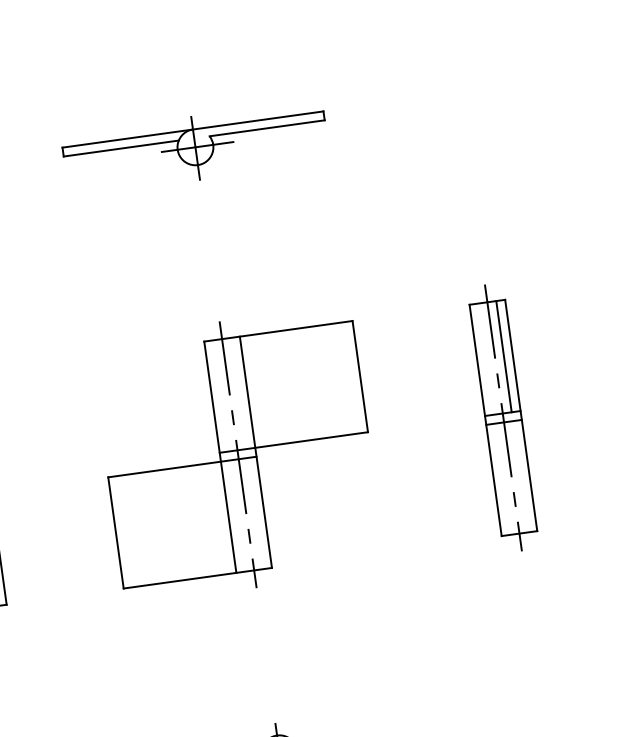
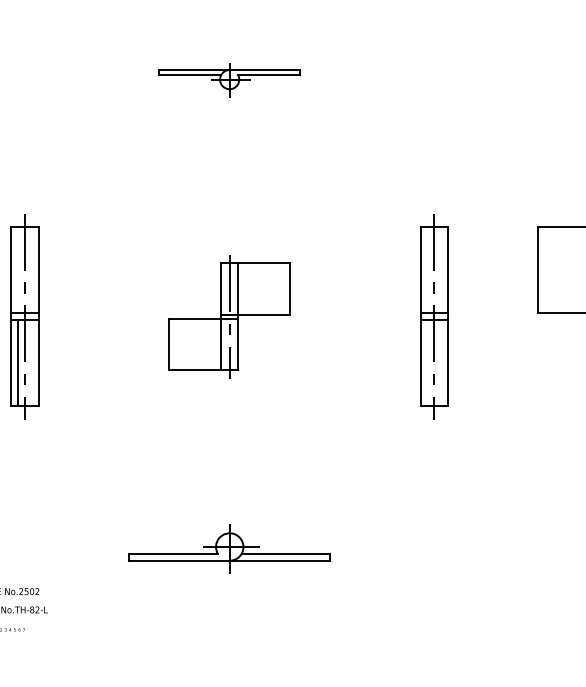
part: (195, 147) -> (229, 79), size x0.7
line: (504, 356) -> (441, 270), removed
part: (237, 454) -> (229, 316), size x0.6

